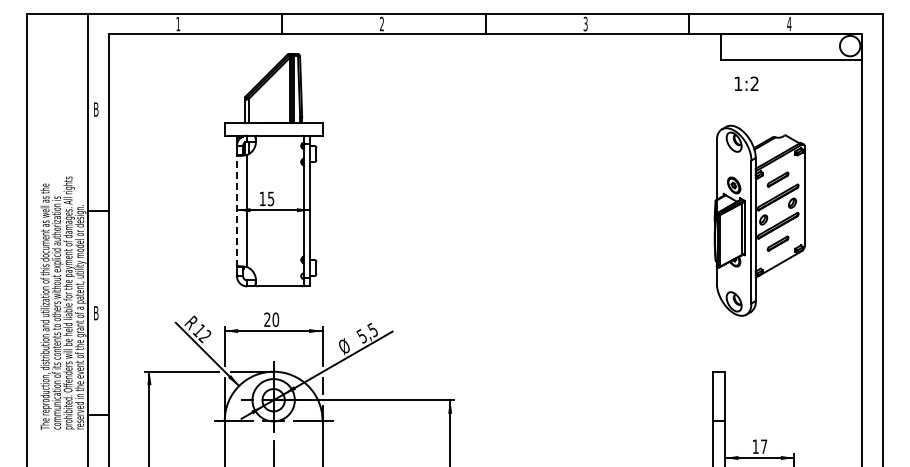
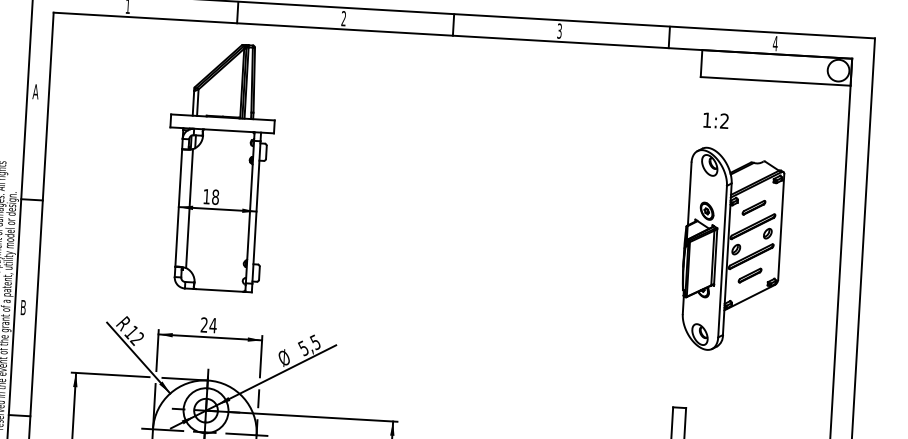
text: (746, 83) -> (715, 120), moved
text: (95, 109) -> (35, 91), B -> A
text: (270, 198) -> (215, 196), 15 -> 18
line: (237, 211) -> (179, 208), dashed -> solid
text: (275, 319) -> (212, 325), 20 -> 24

